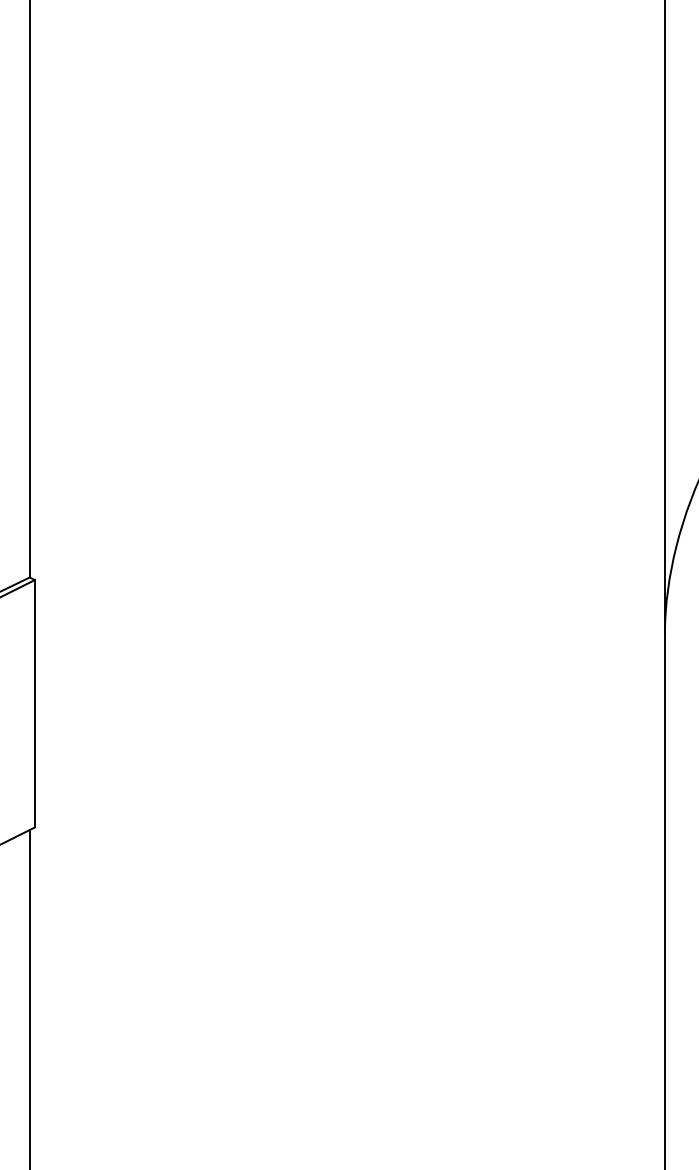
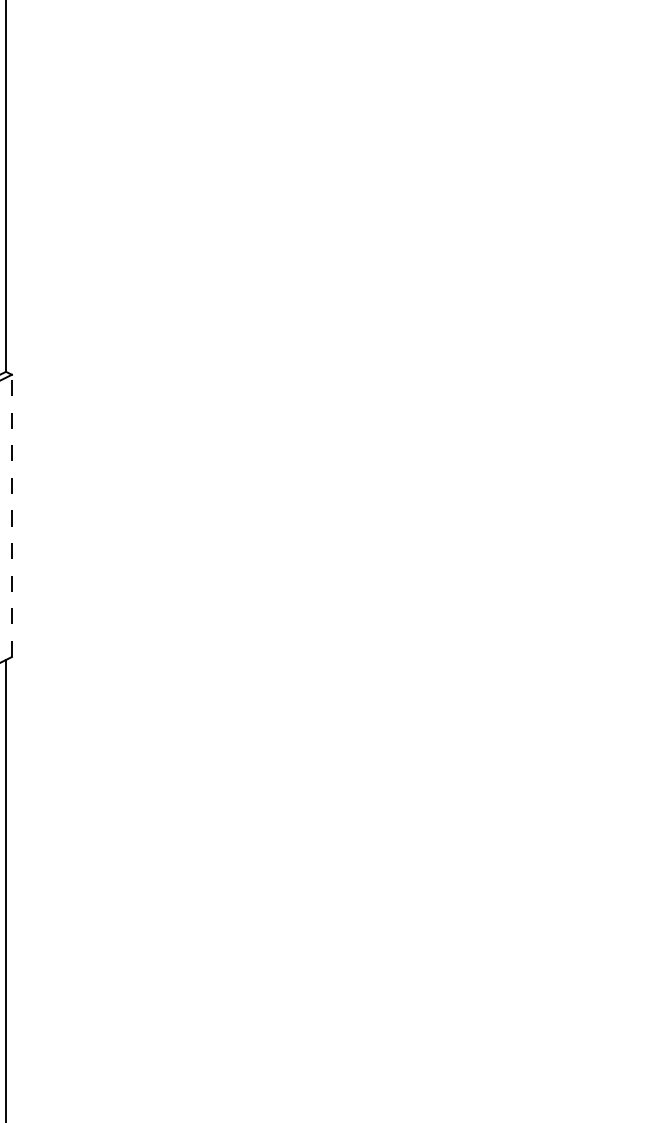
line: (34, 703) -> (11, 515), solid -> dashed

